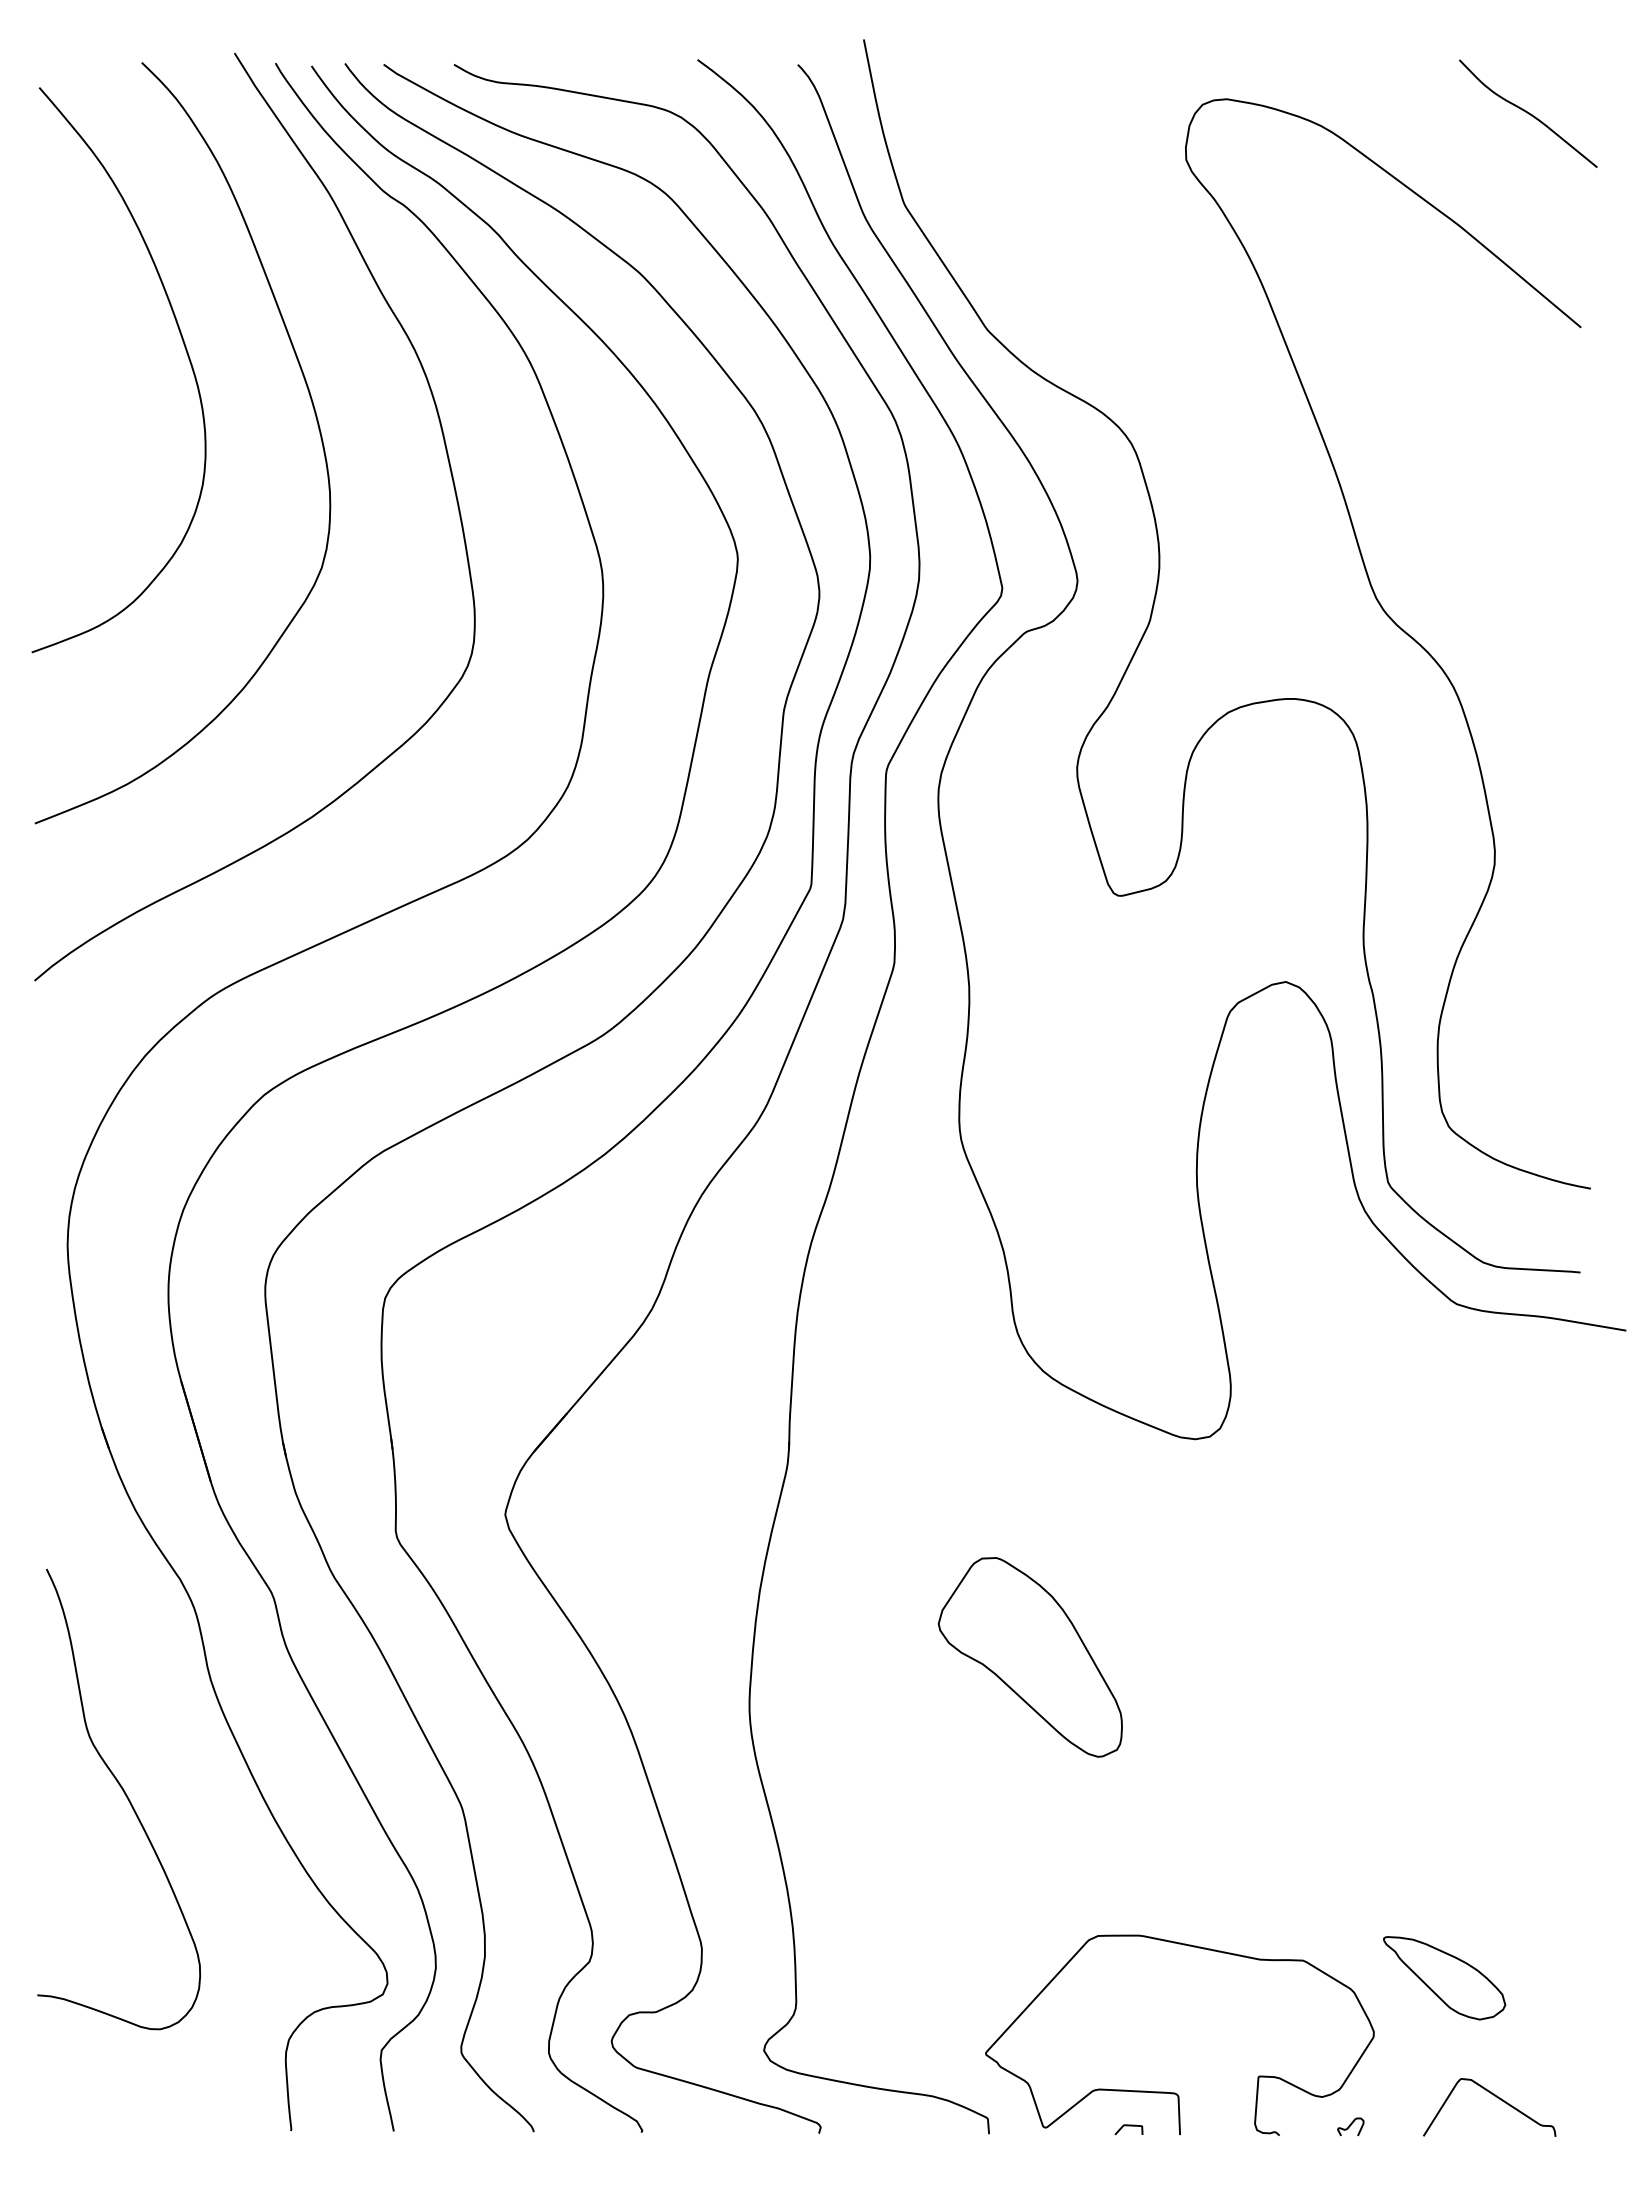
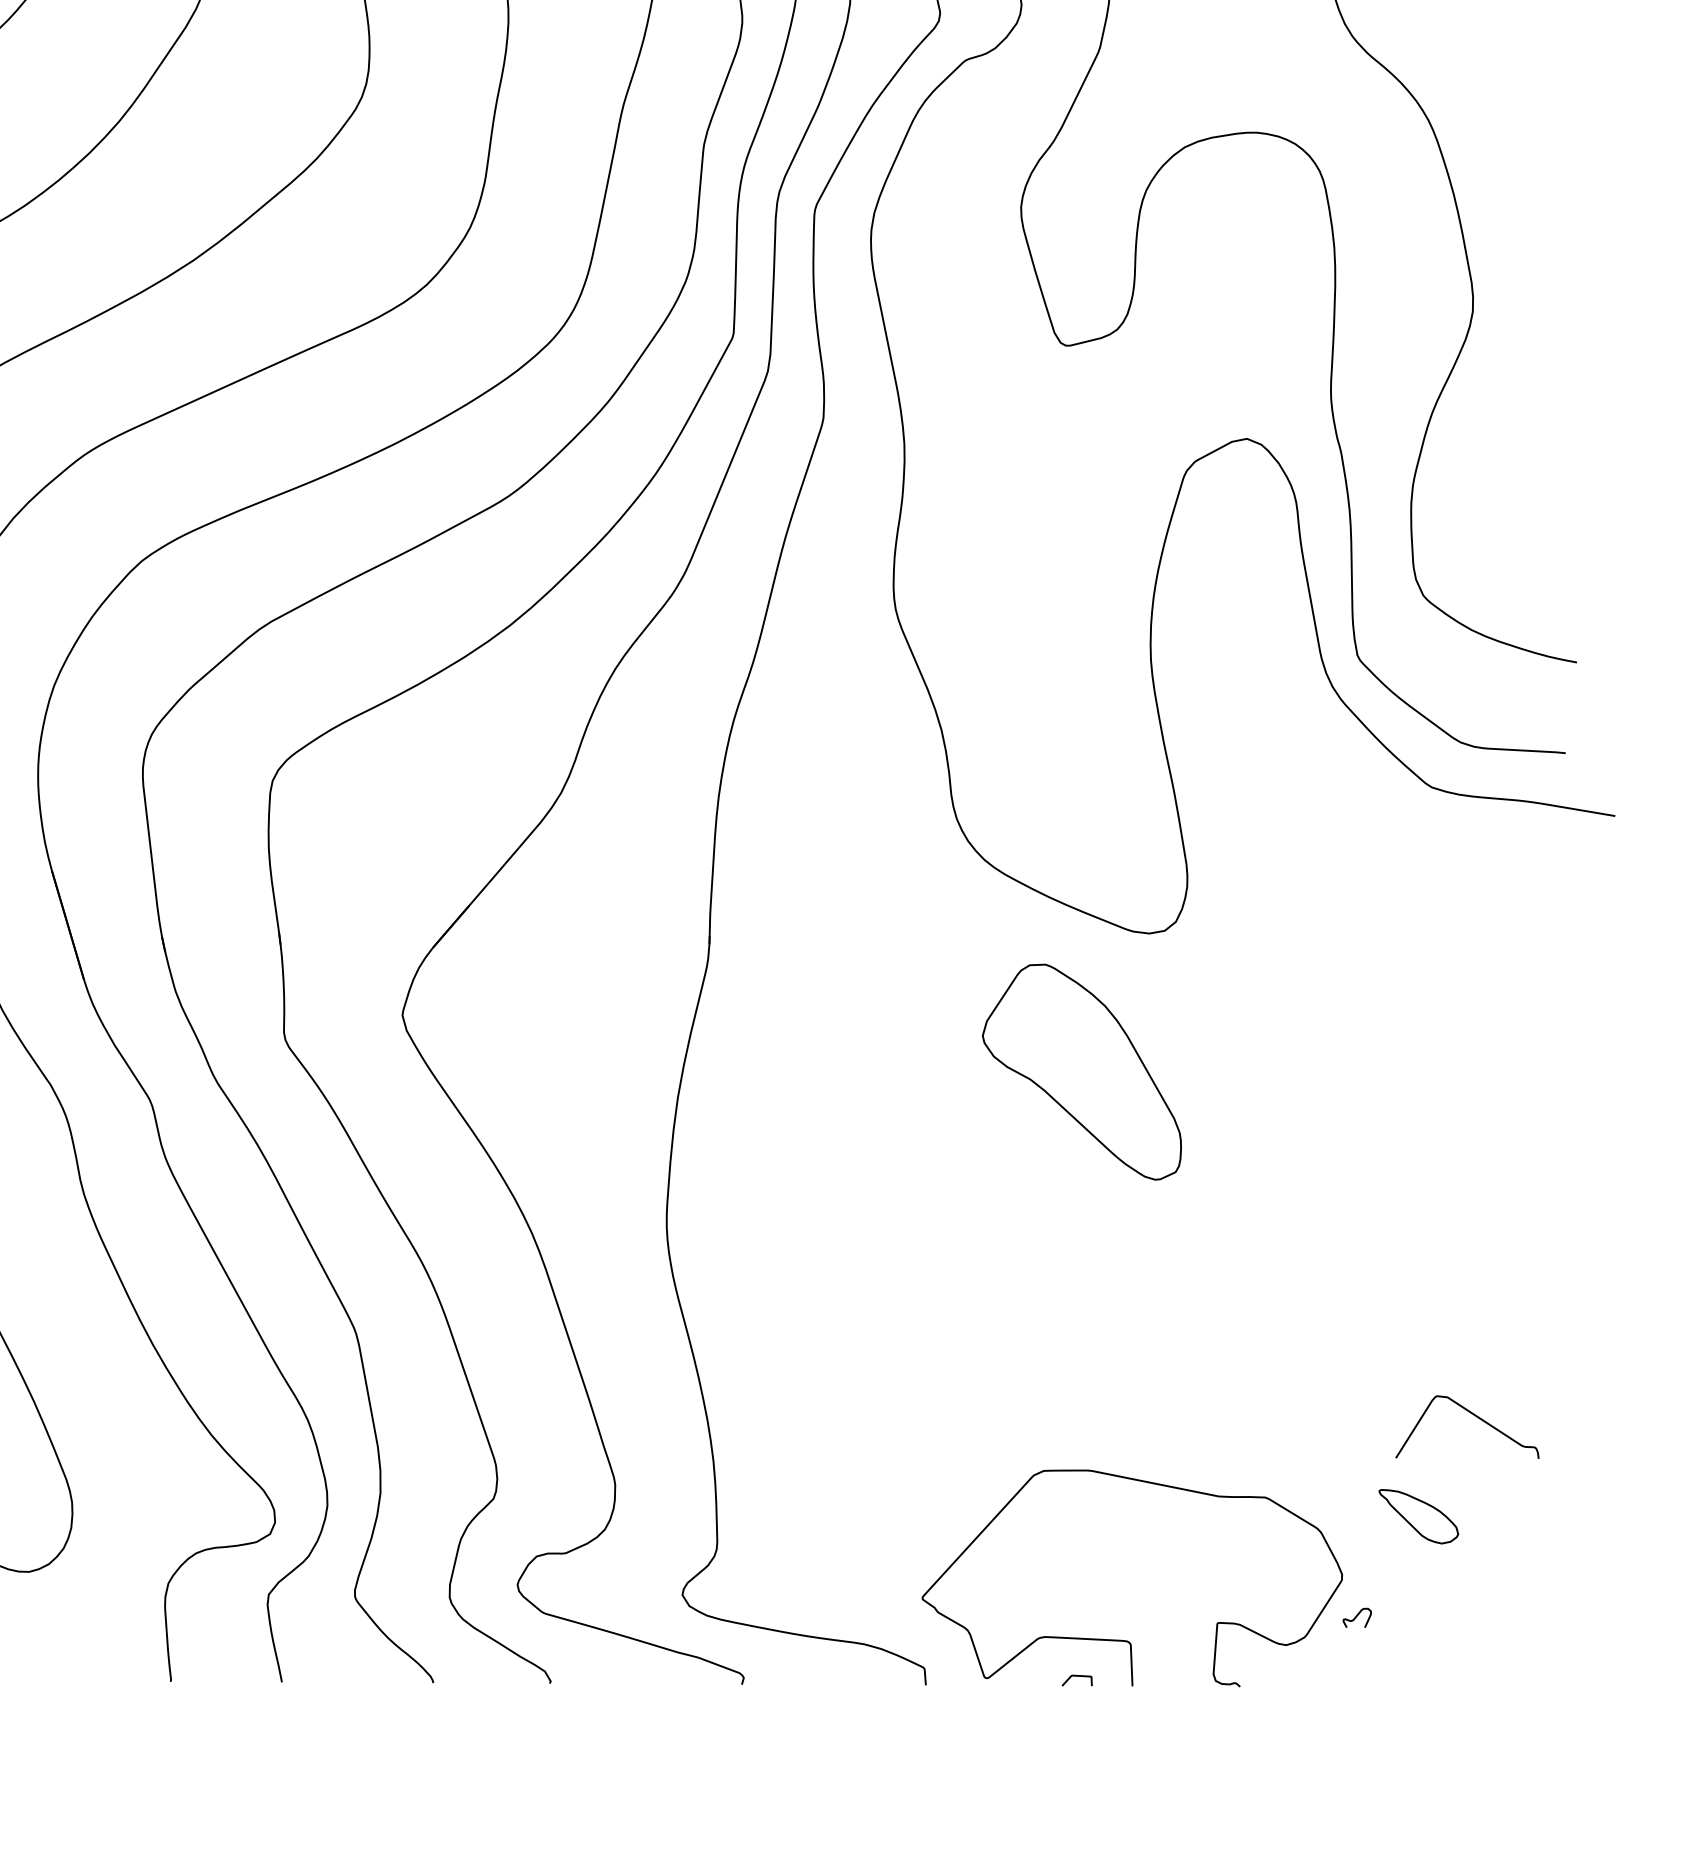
part: (1029, 1657) -> (1081, 1072), moved
part: (1444, 1978) -> (1418, 1516), size x0.6
curve: (1497, 2098) -> (1475, 1417), moved
curve: (1350, 2126) -> (1356, 1617), moved

